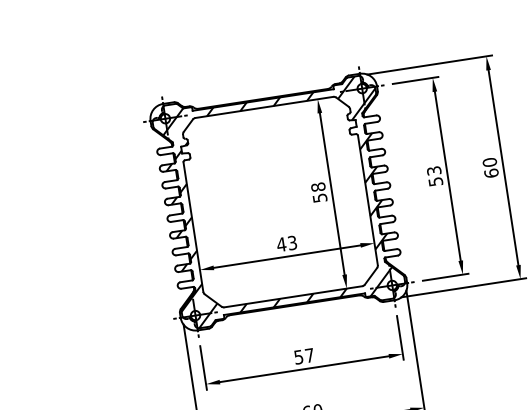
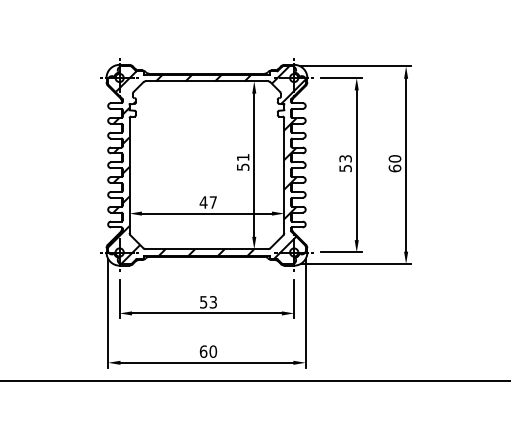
text: (317, 187) -> (242, 157), 58 -> 51
text: (291, 243) -> (212, 202), 43 -> 47
text: (308, 355) -> (212, 302), 57 -> 53

